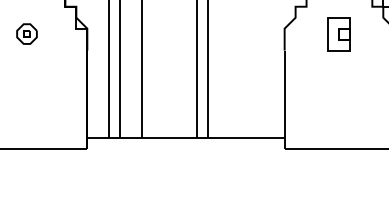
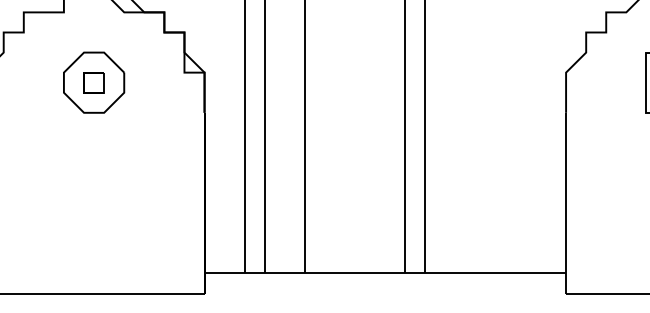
part: (26, 33) -> (93, 81), size x1.67

